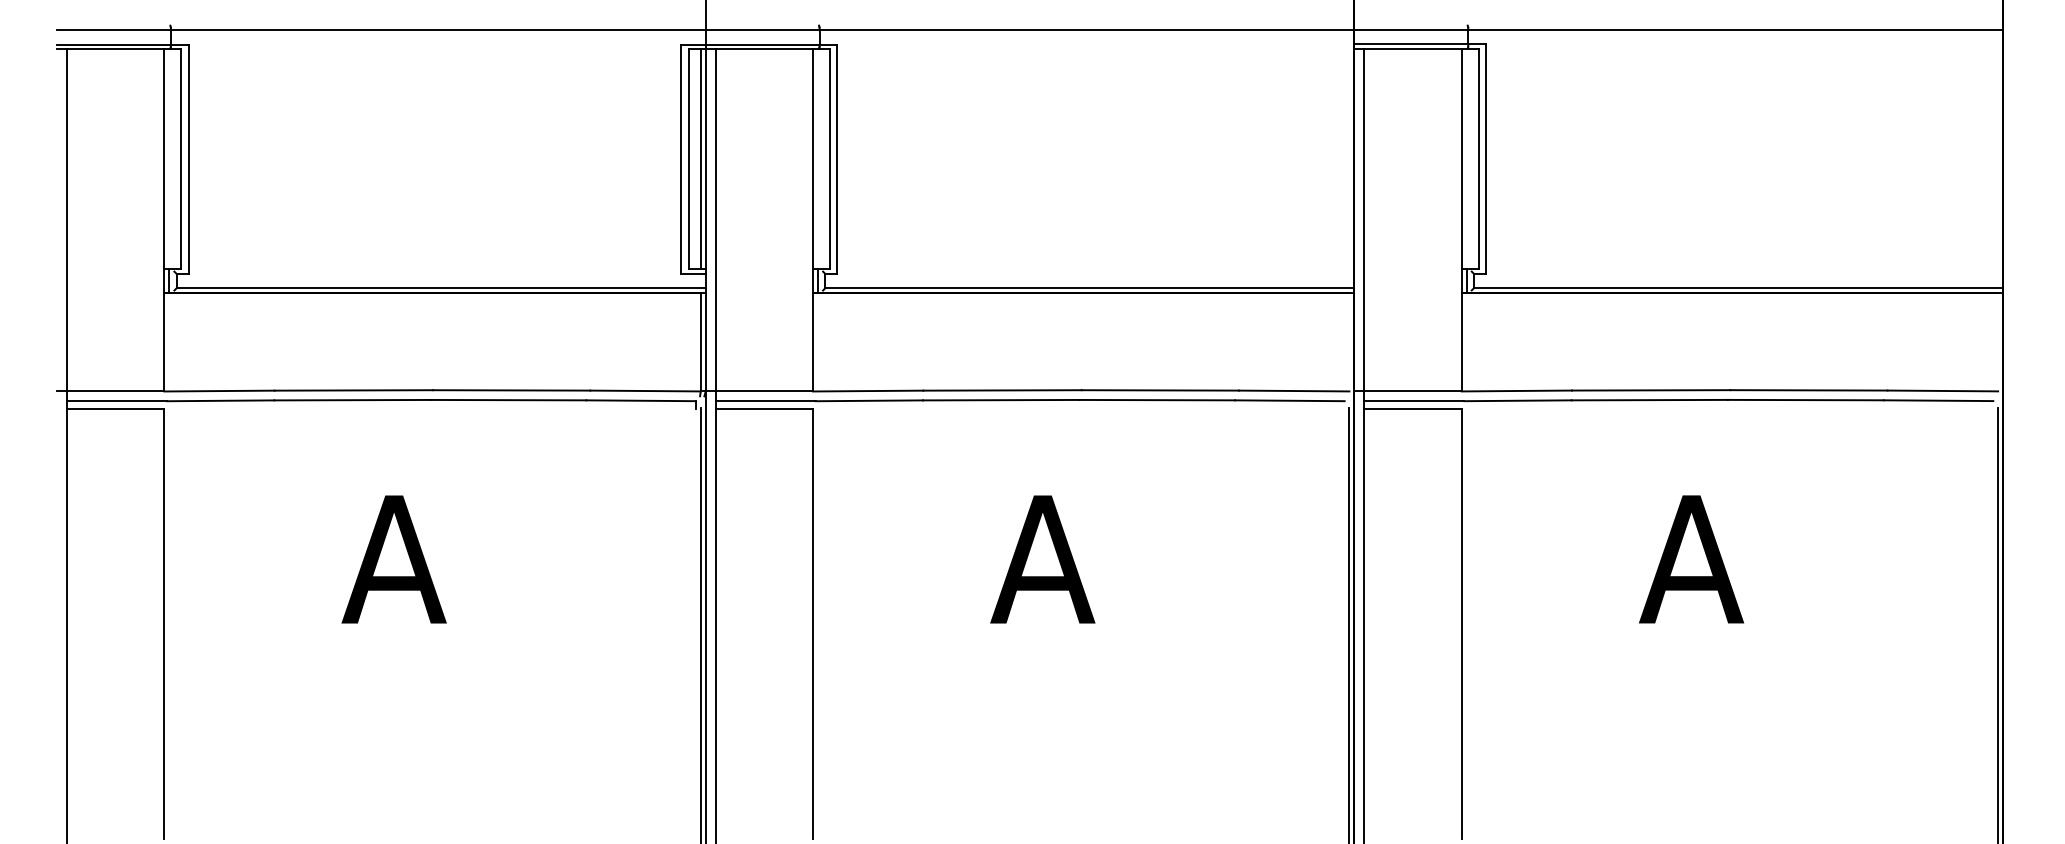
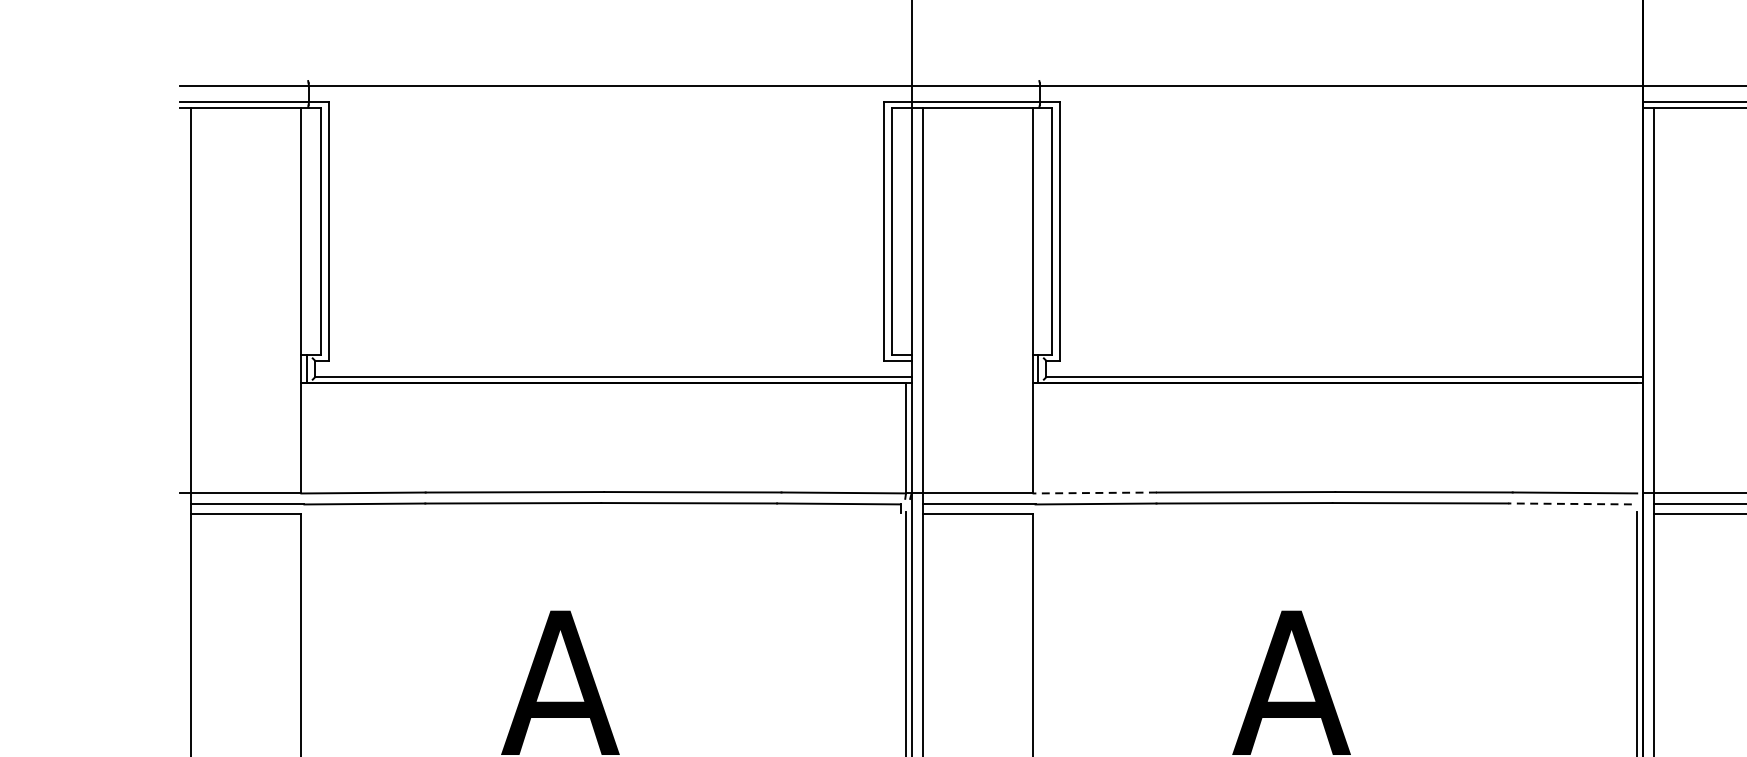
line: (700, 158) -> (905, 230), removed
line: (867, 391) -> (1093, 493), solid -> dashed
line: (1289, 400) -> (1569, 503), solid -> dashed

